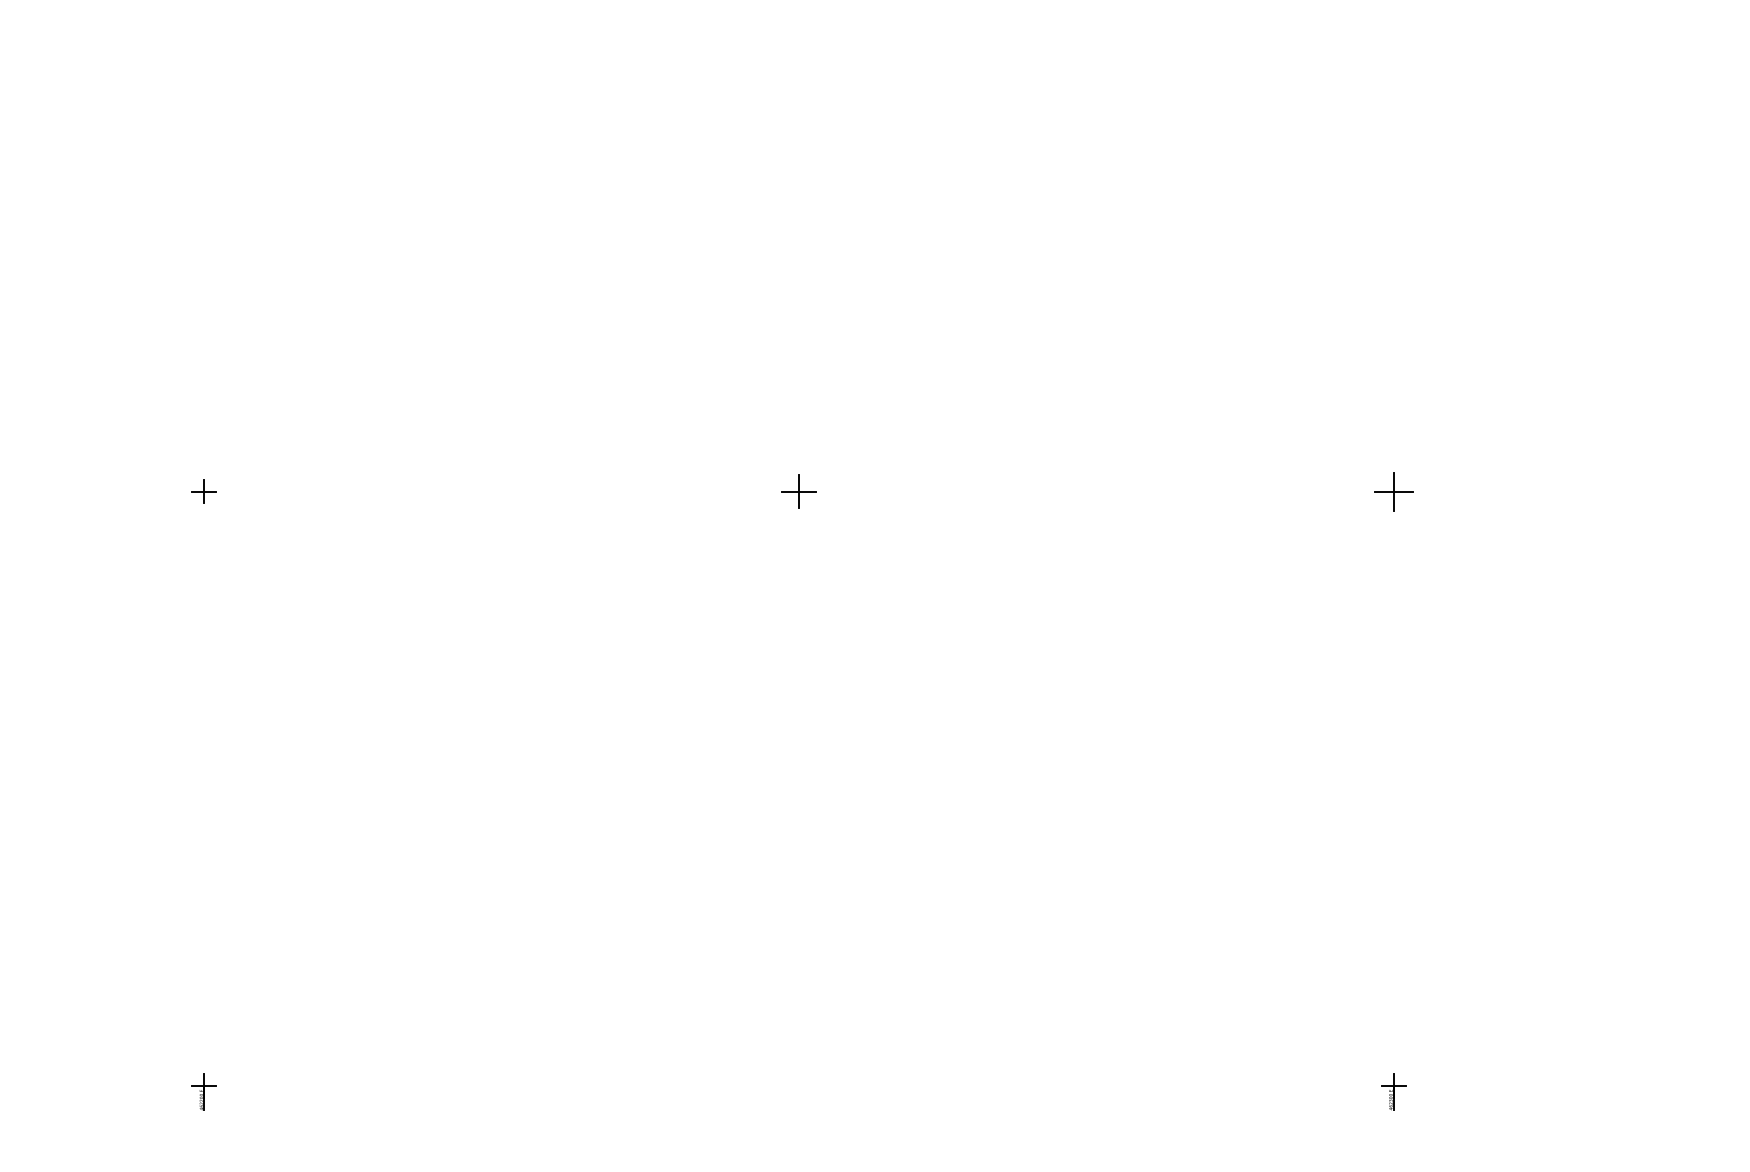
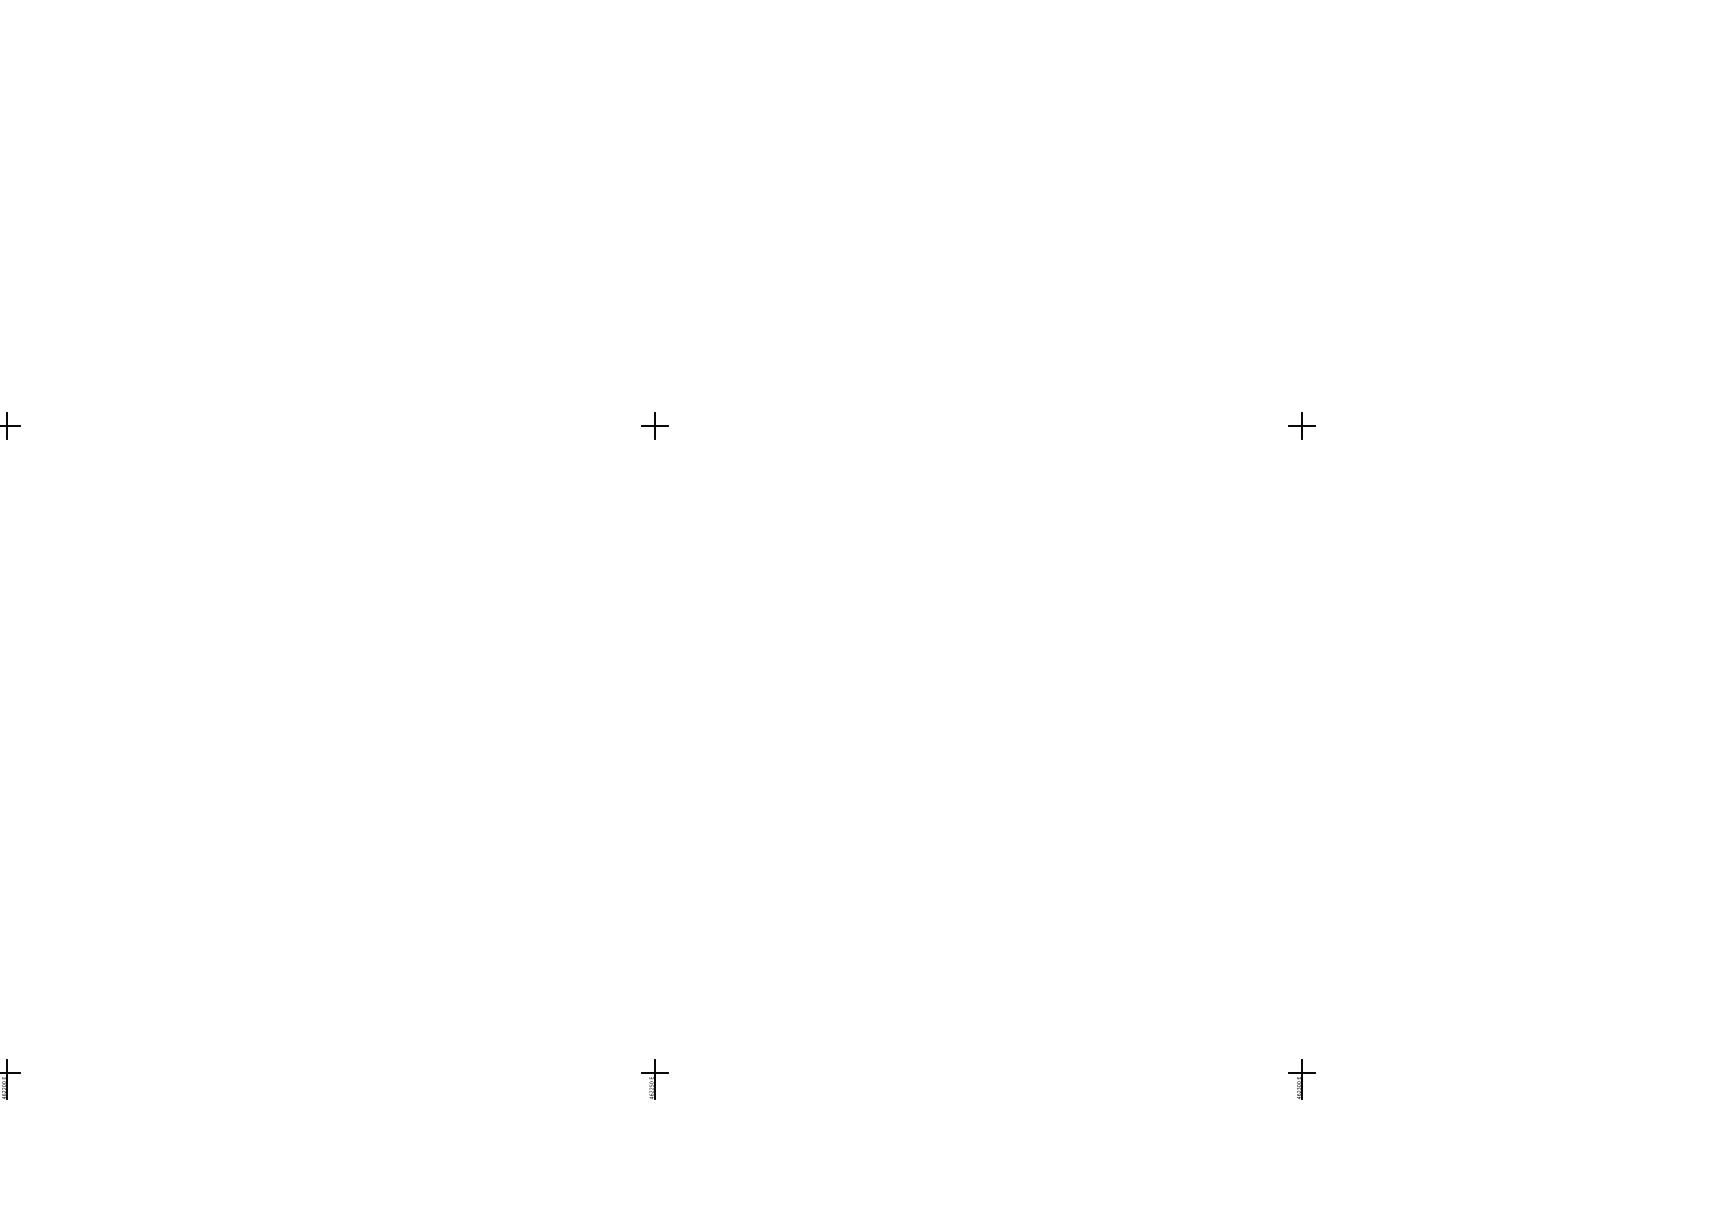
part: (798, 491) -> (654, 425), size x0.71
part: (1393, 491) -> (1301, 425), size x0.62
part: (798, 1091) -> (654, 1078), added

